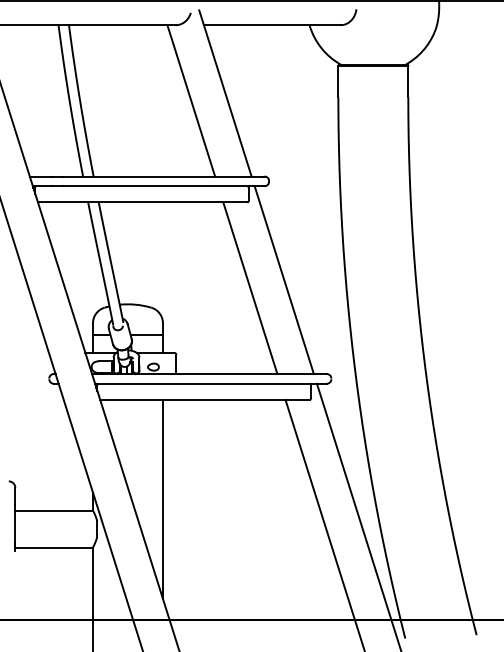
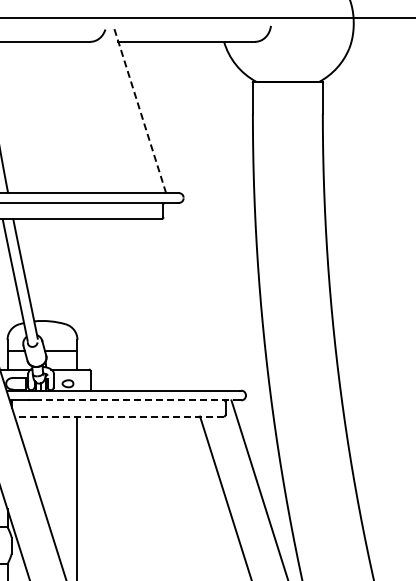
line: (225, 93) -> (140, 110), solid -> dashed
line: (191, 100) -> (106, 117), removed
line: (283, 280) -> (198, 297), removed
line: (250, 288) -> (165, 305), removed
line: (225, 383) -> (140, 400), solid -> dashed
line: (204, 399) -> (119, 416), solid -> dashed

